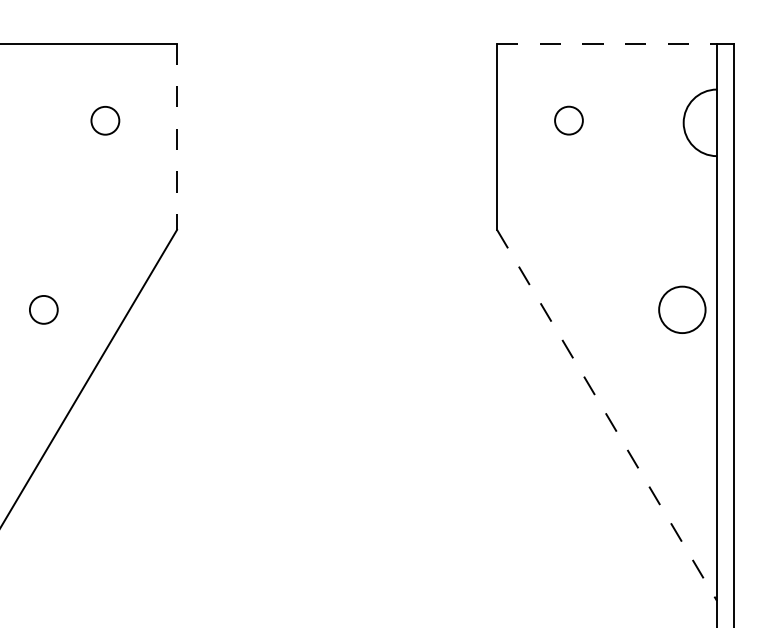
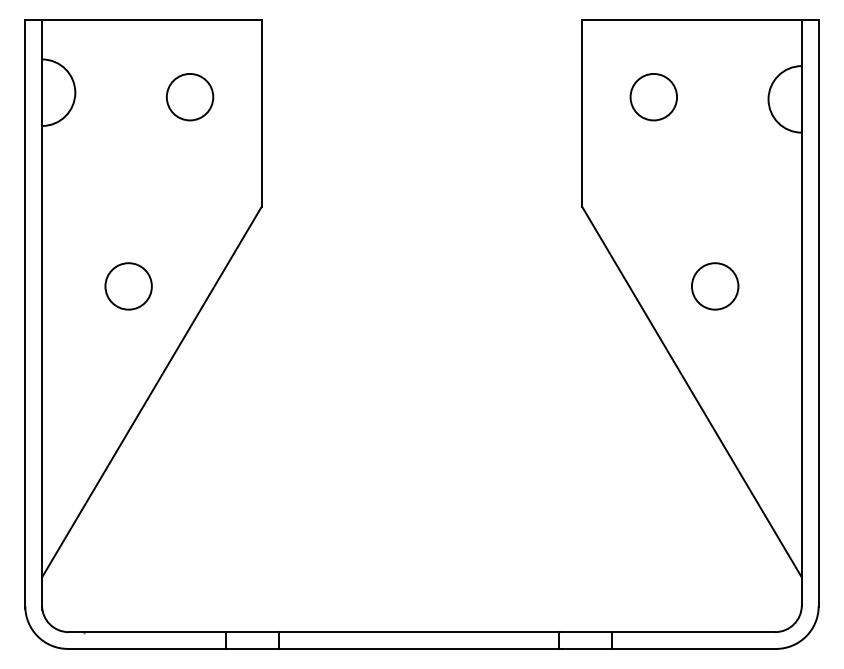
line: (606, 43) -> (691, 20), dashed -> solid
circle: (568, 119) -> (653, 96), size x1.67
circle: (105, 120) -> (190, 97), size x1.67
line: (176, 136) -> (261, 113), dashed -> solid
circle: (43, 309) -> (128, 286), size x1.67
circle: (682, 309) -> (715, 286), moved
line: (606, 414) -> (691, 391), dashed -> solid

